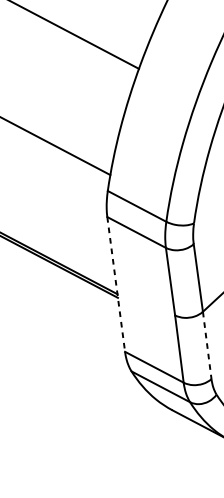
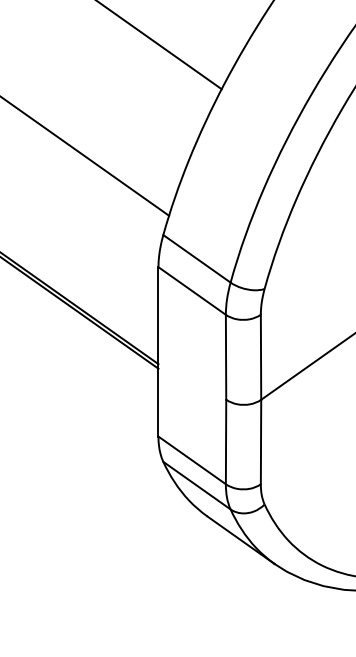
line: (116, 284) -> (158, 351), dashed -> solid
line: (207, 345) -> (261, 442), dashed -> solid

